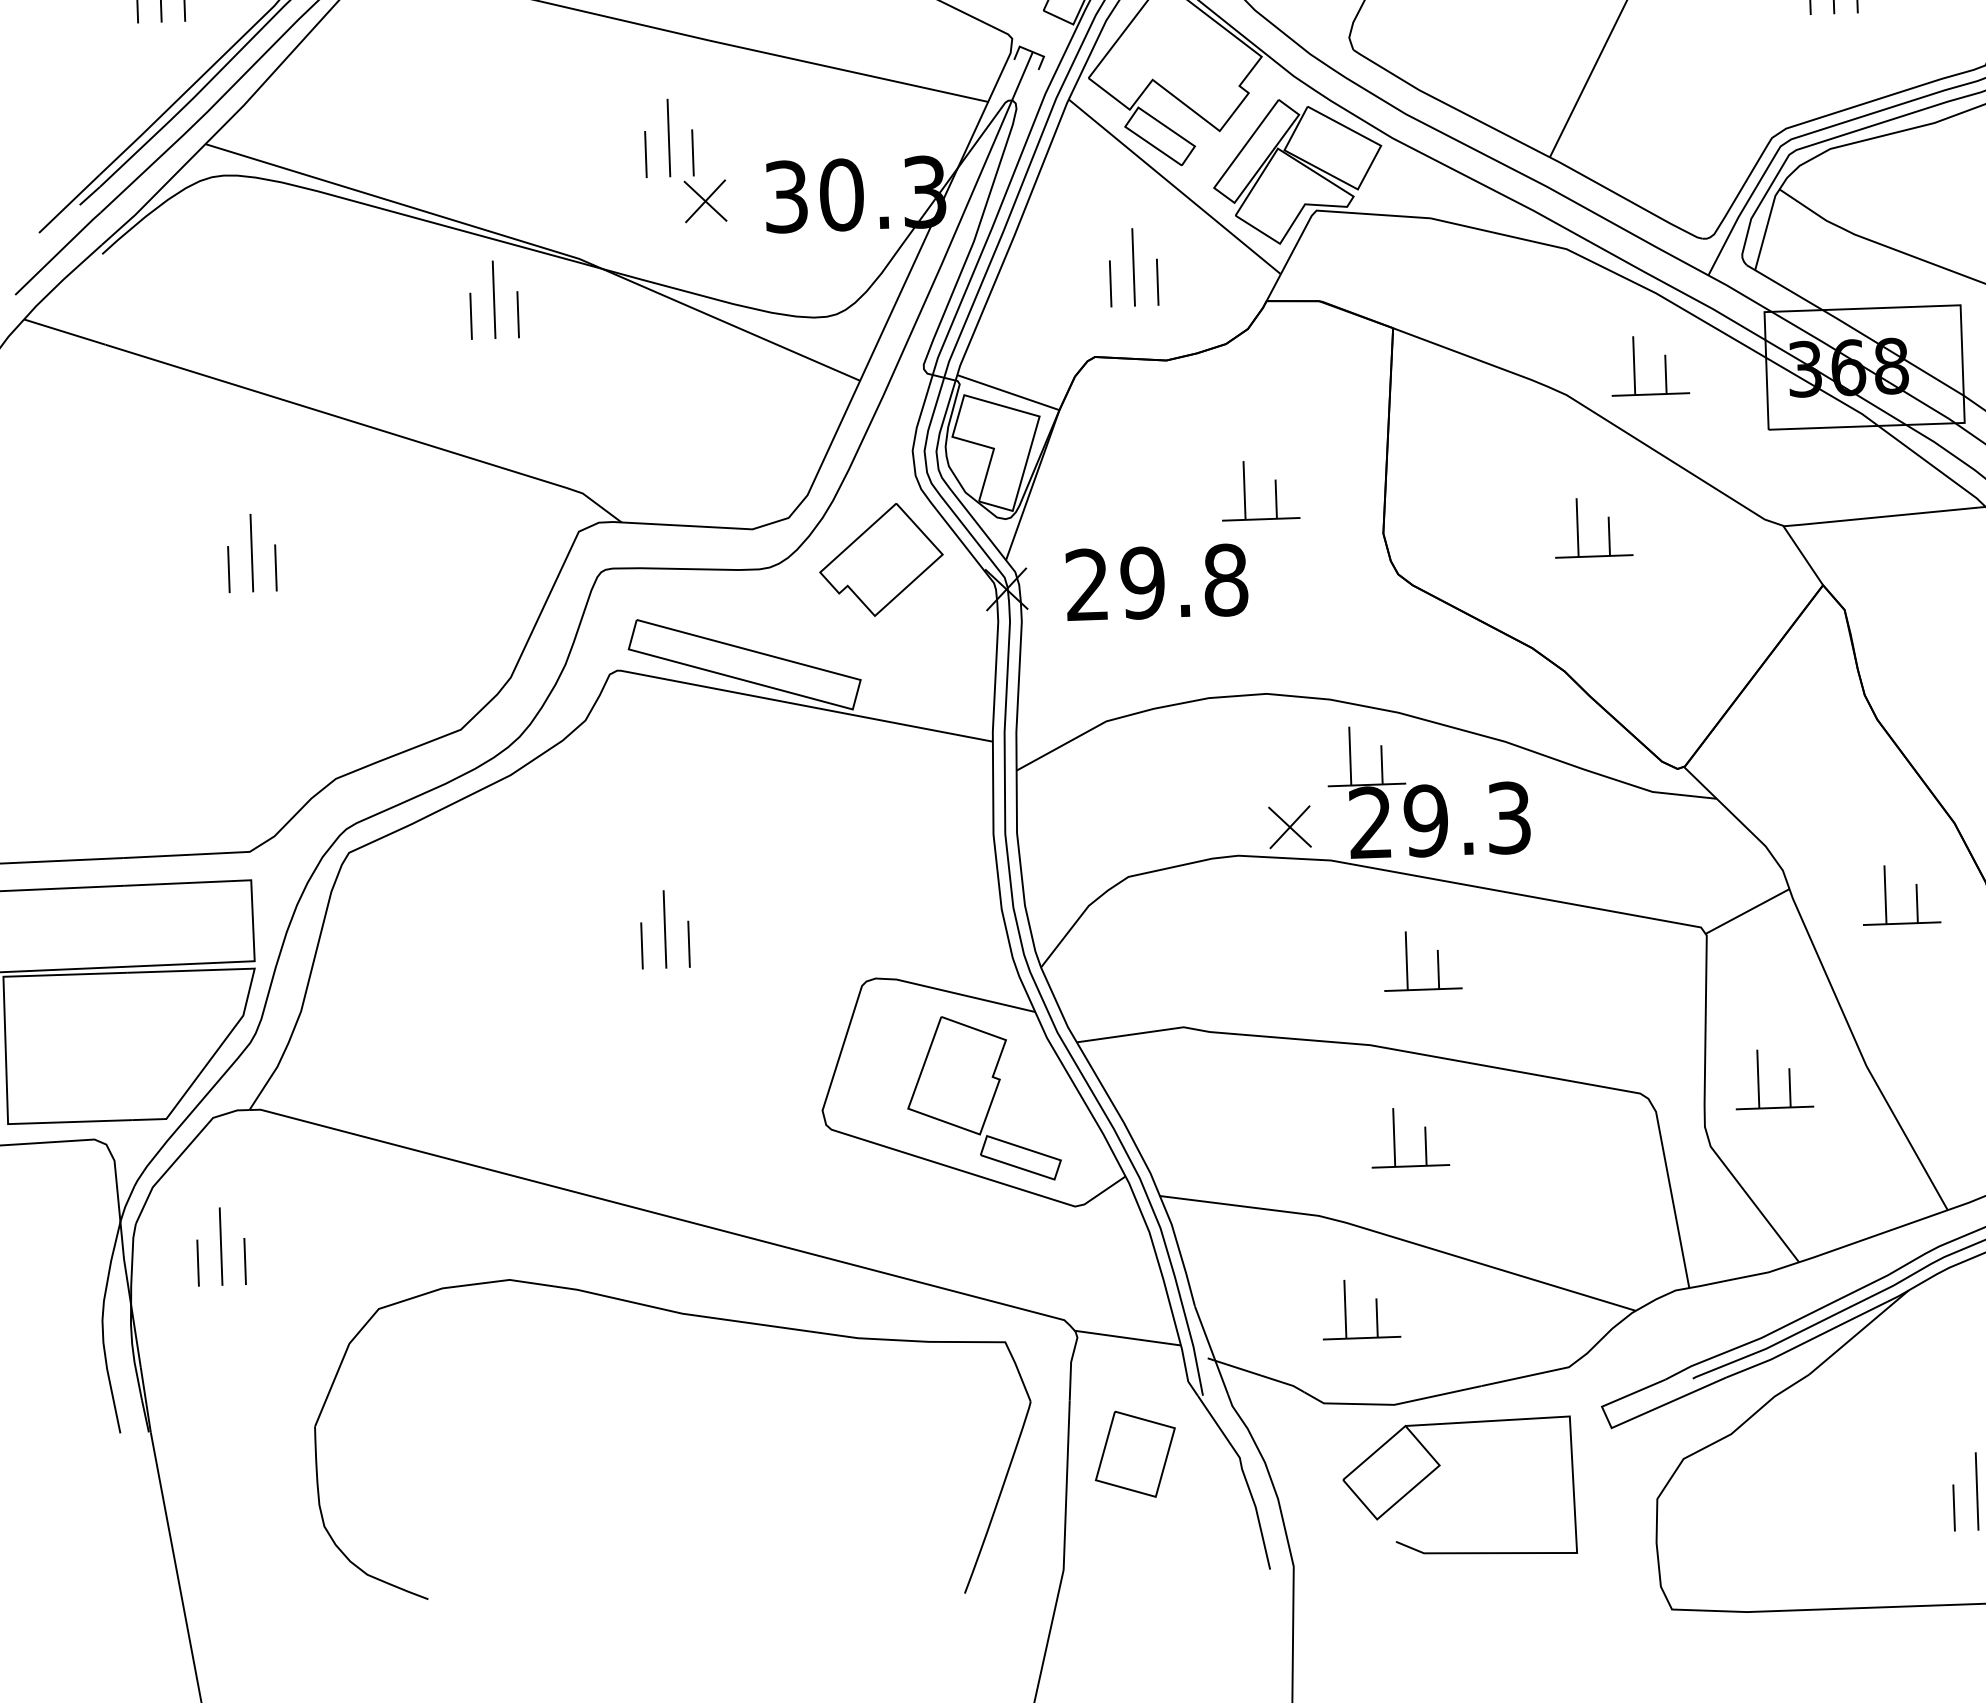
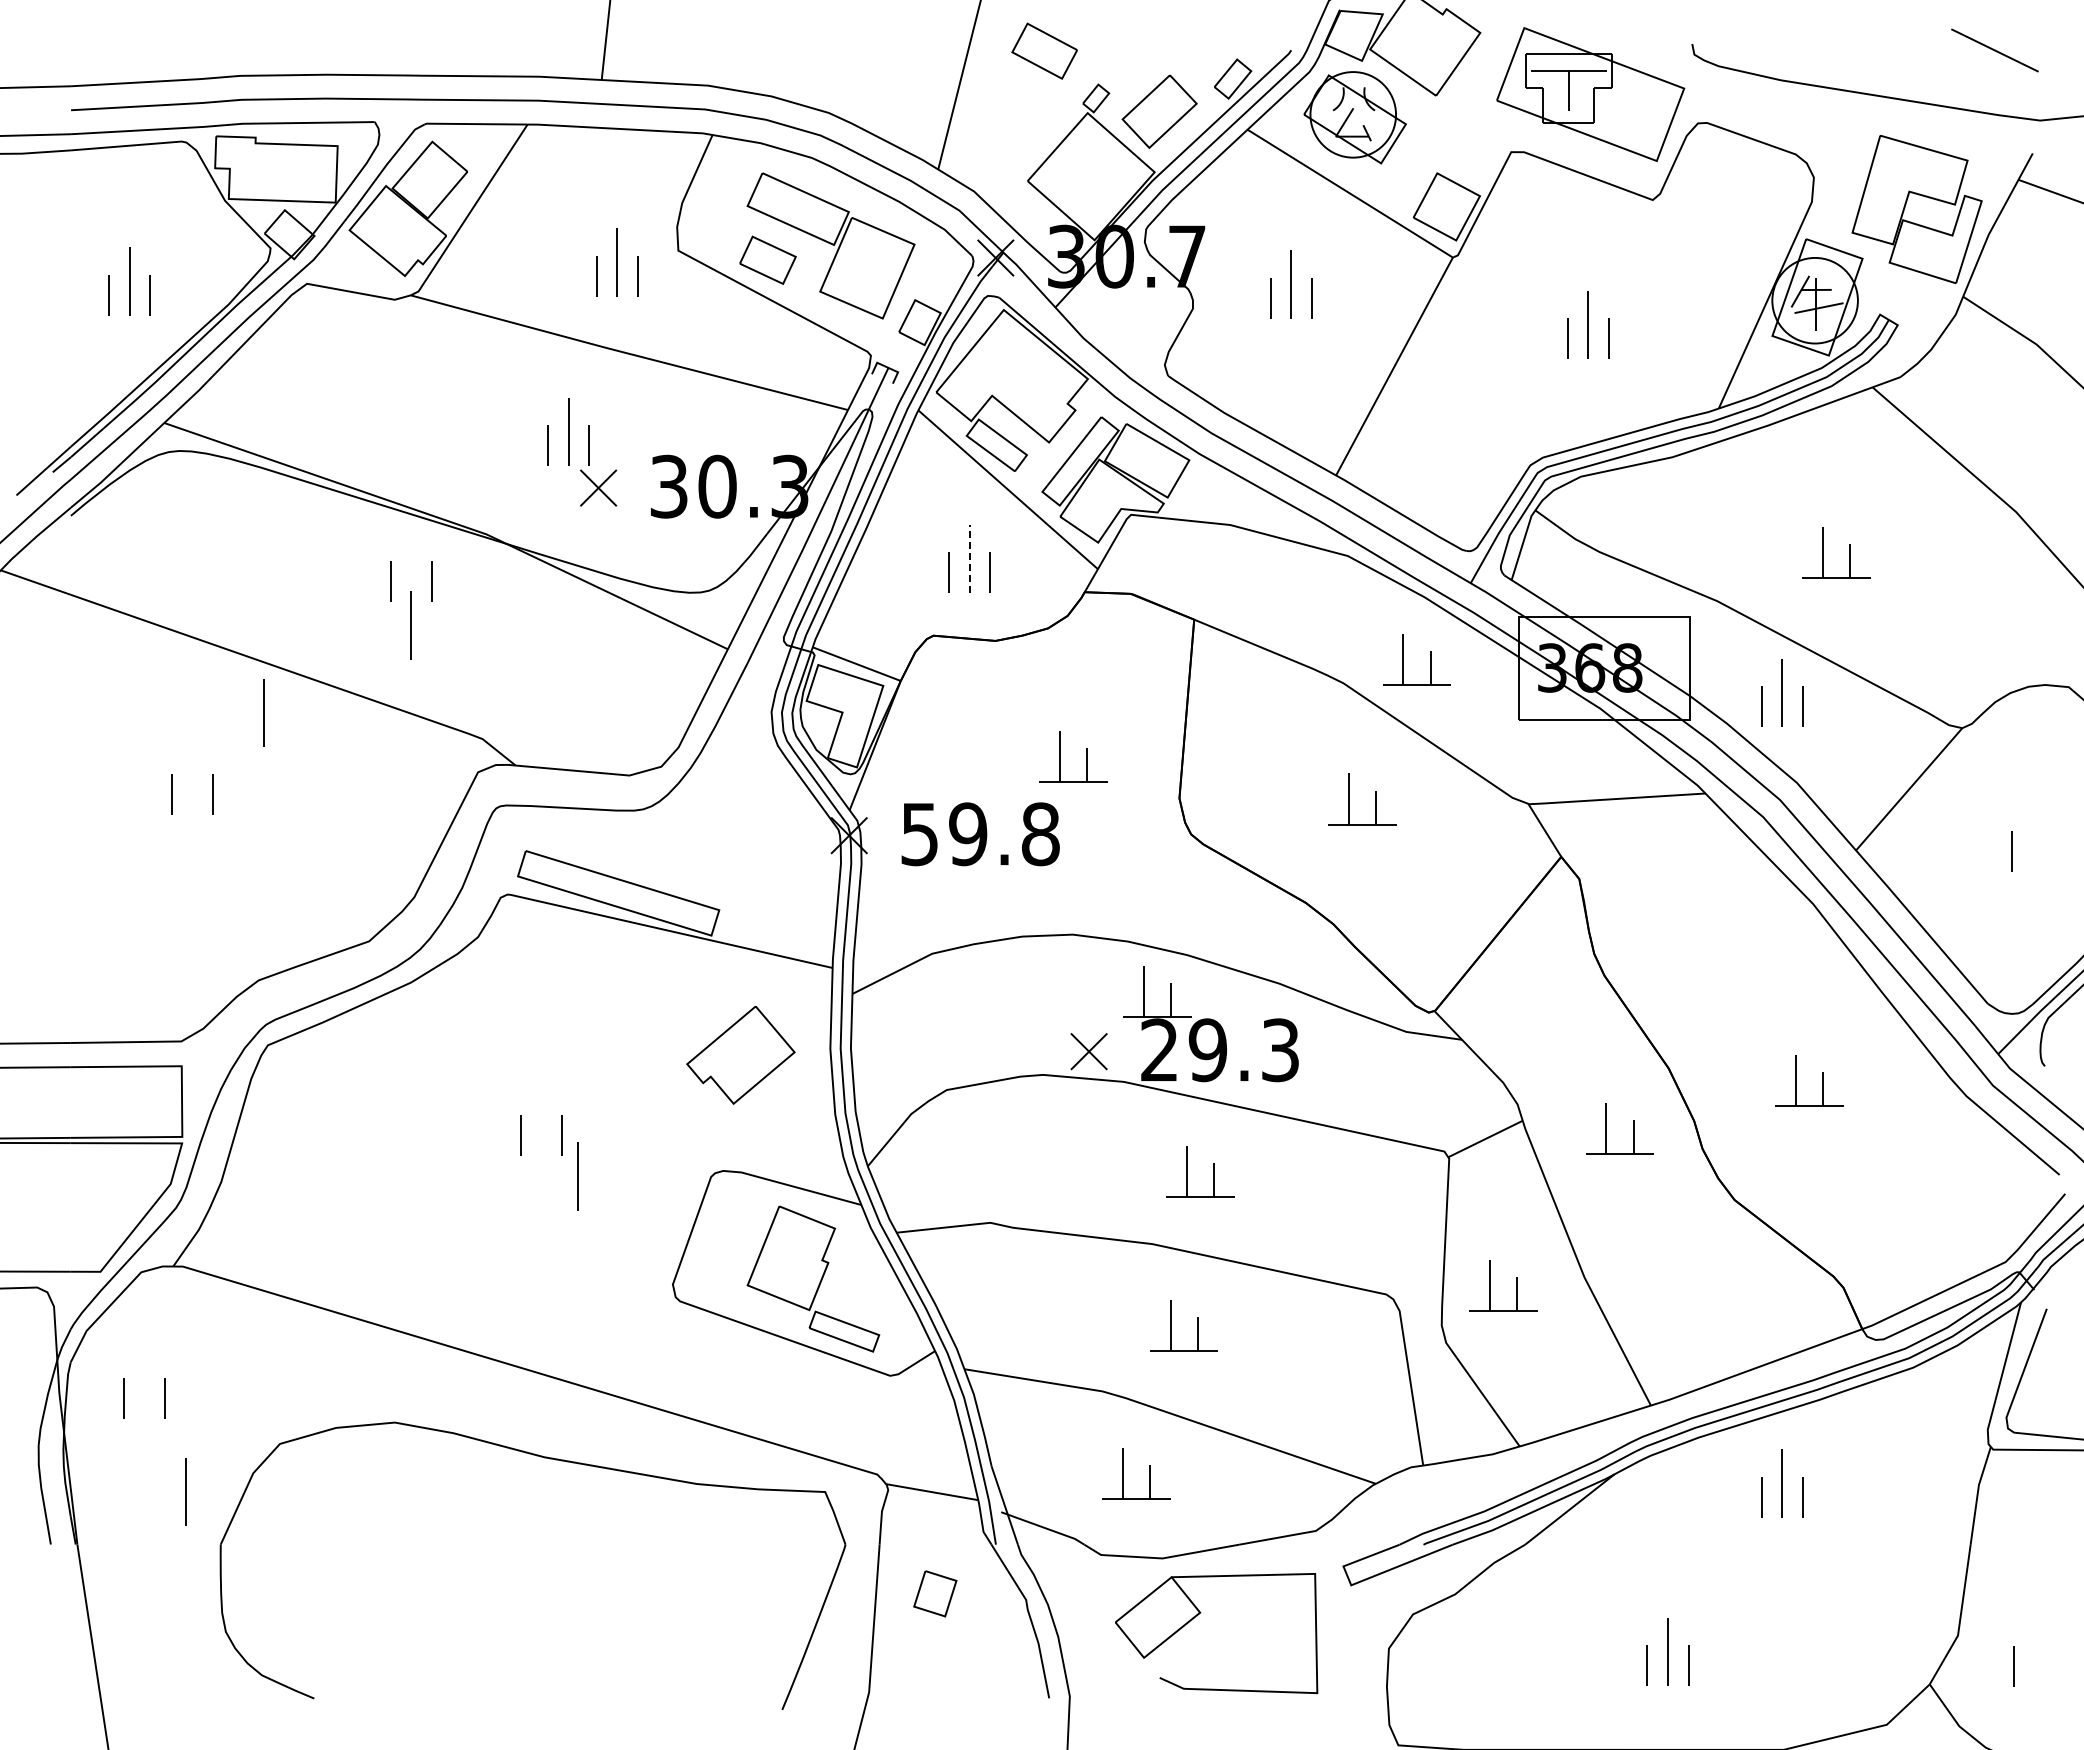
line: (1133, 267) -> (969, 558), solid -> dashed
line: (493, 299) -> (410, 625), moved
line: (250, 552) -> (263, 712), moved
part: (880, 560) -> (740, 1055), moved
text: (1087, 585) -> (919, 834), 29.8 -> 59.8
line: (664, 929) -> (577, 1176), moved
line: (220, 1246) -> (185, 1491), moved
part: (1135, 1454) -> (935, 1593), size x0.6

